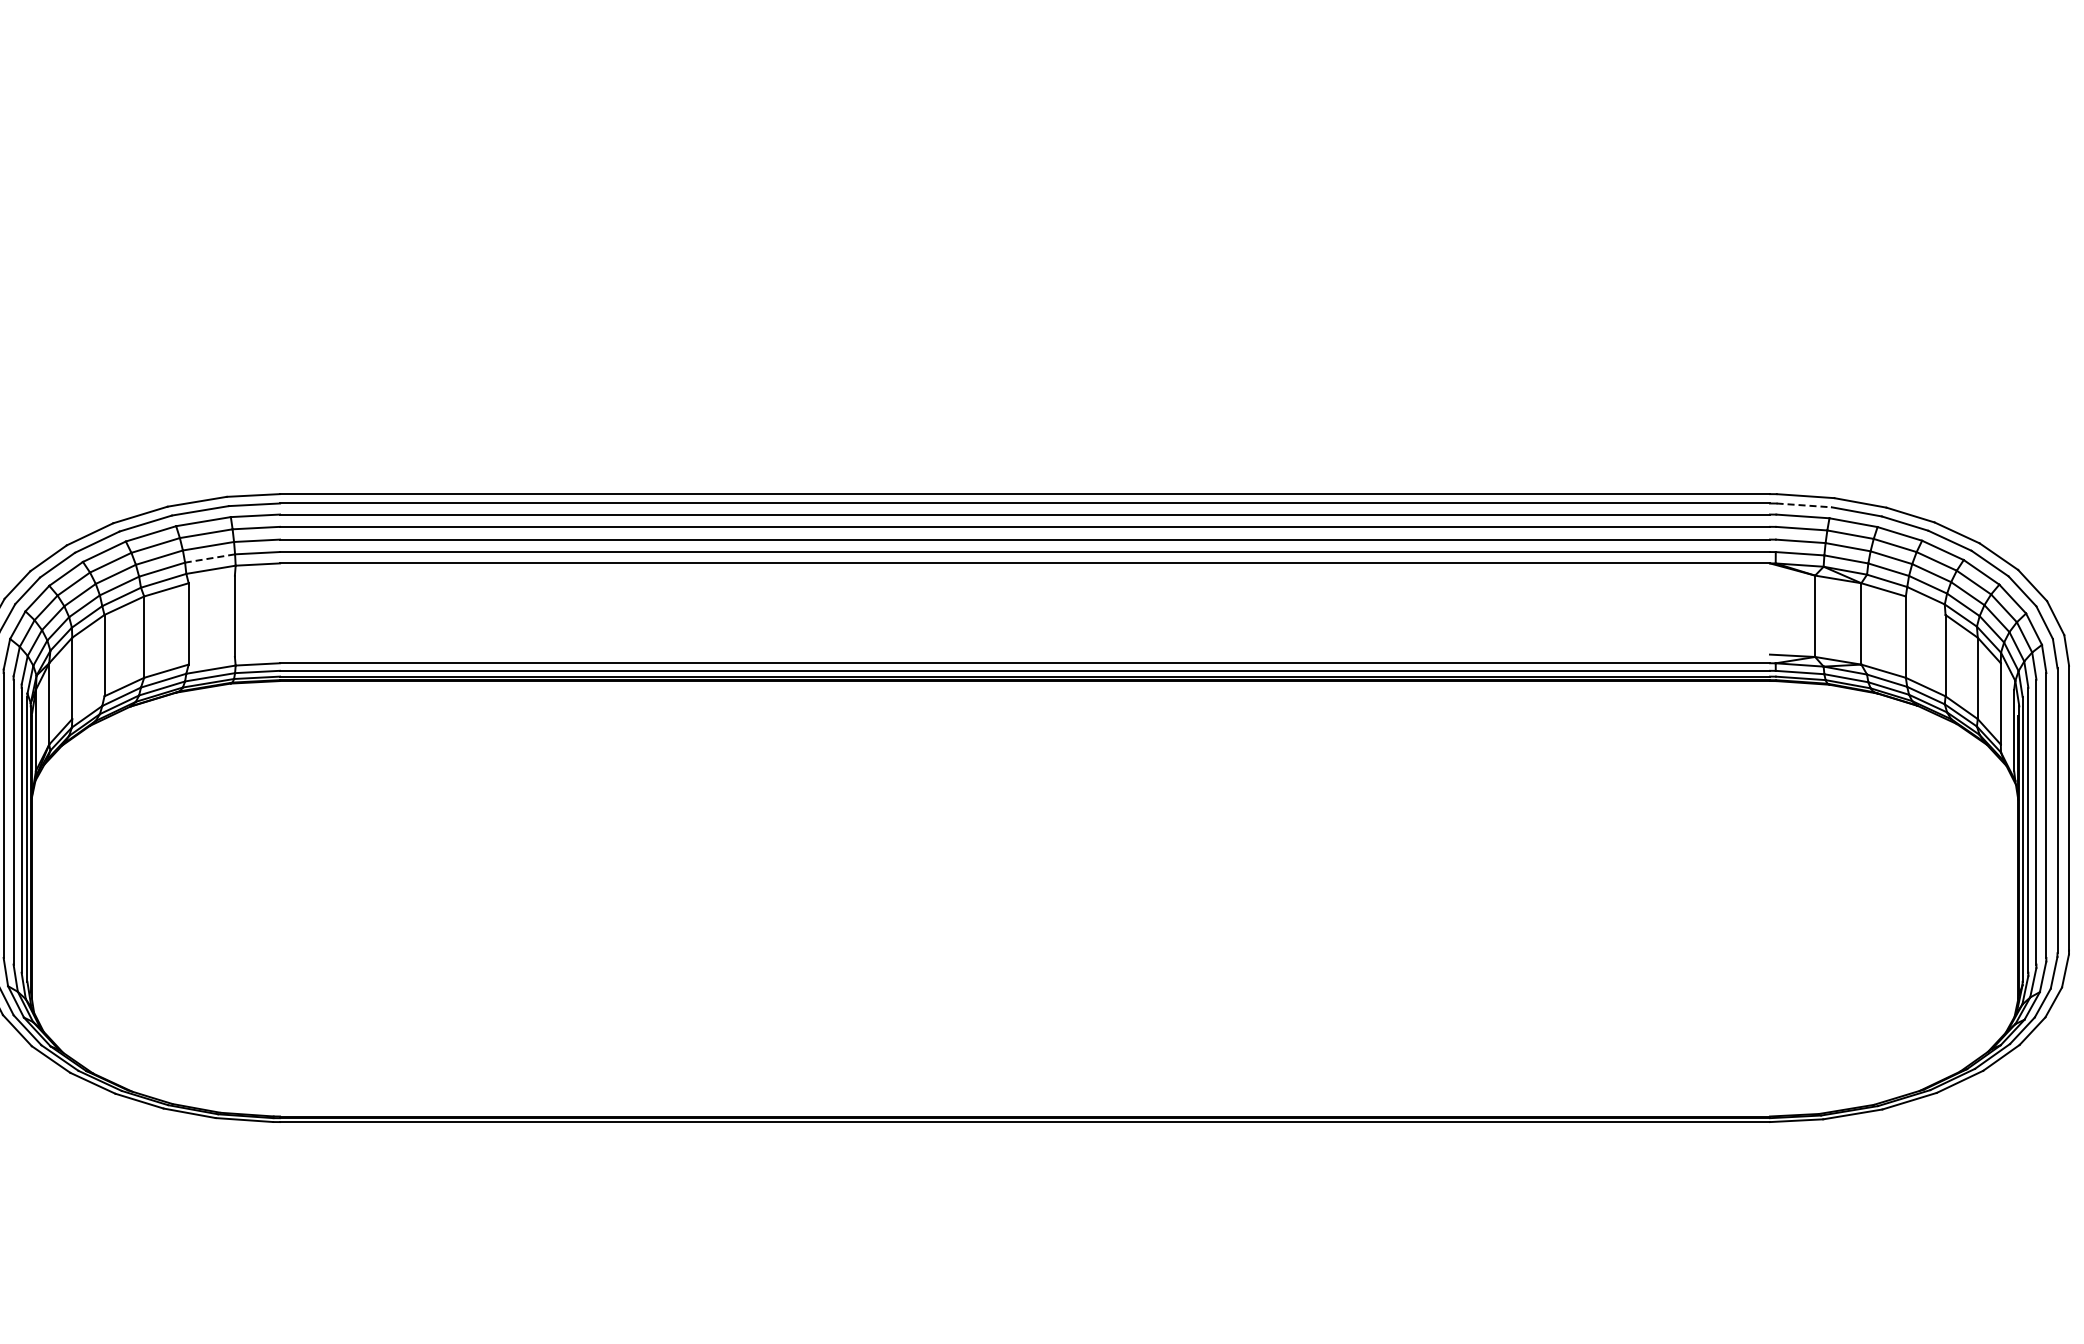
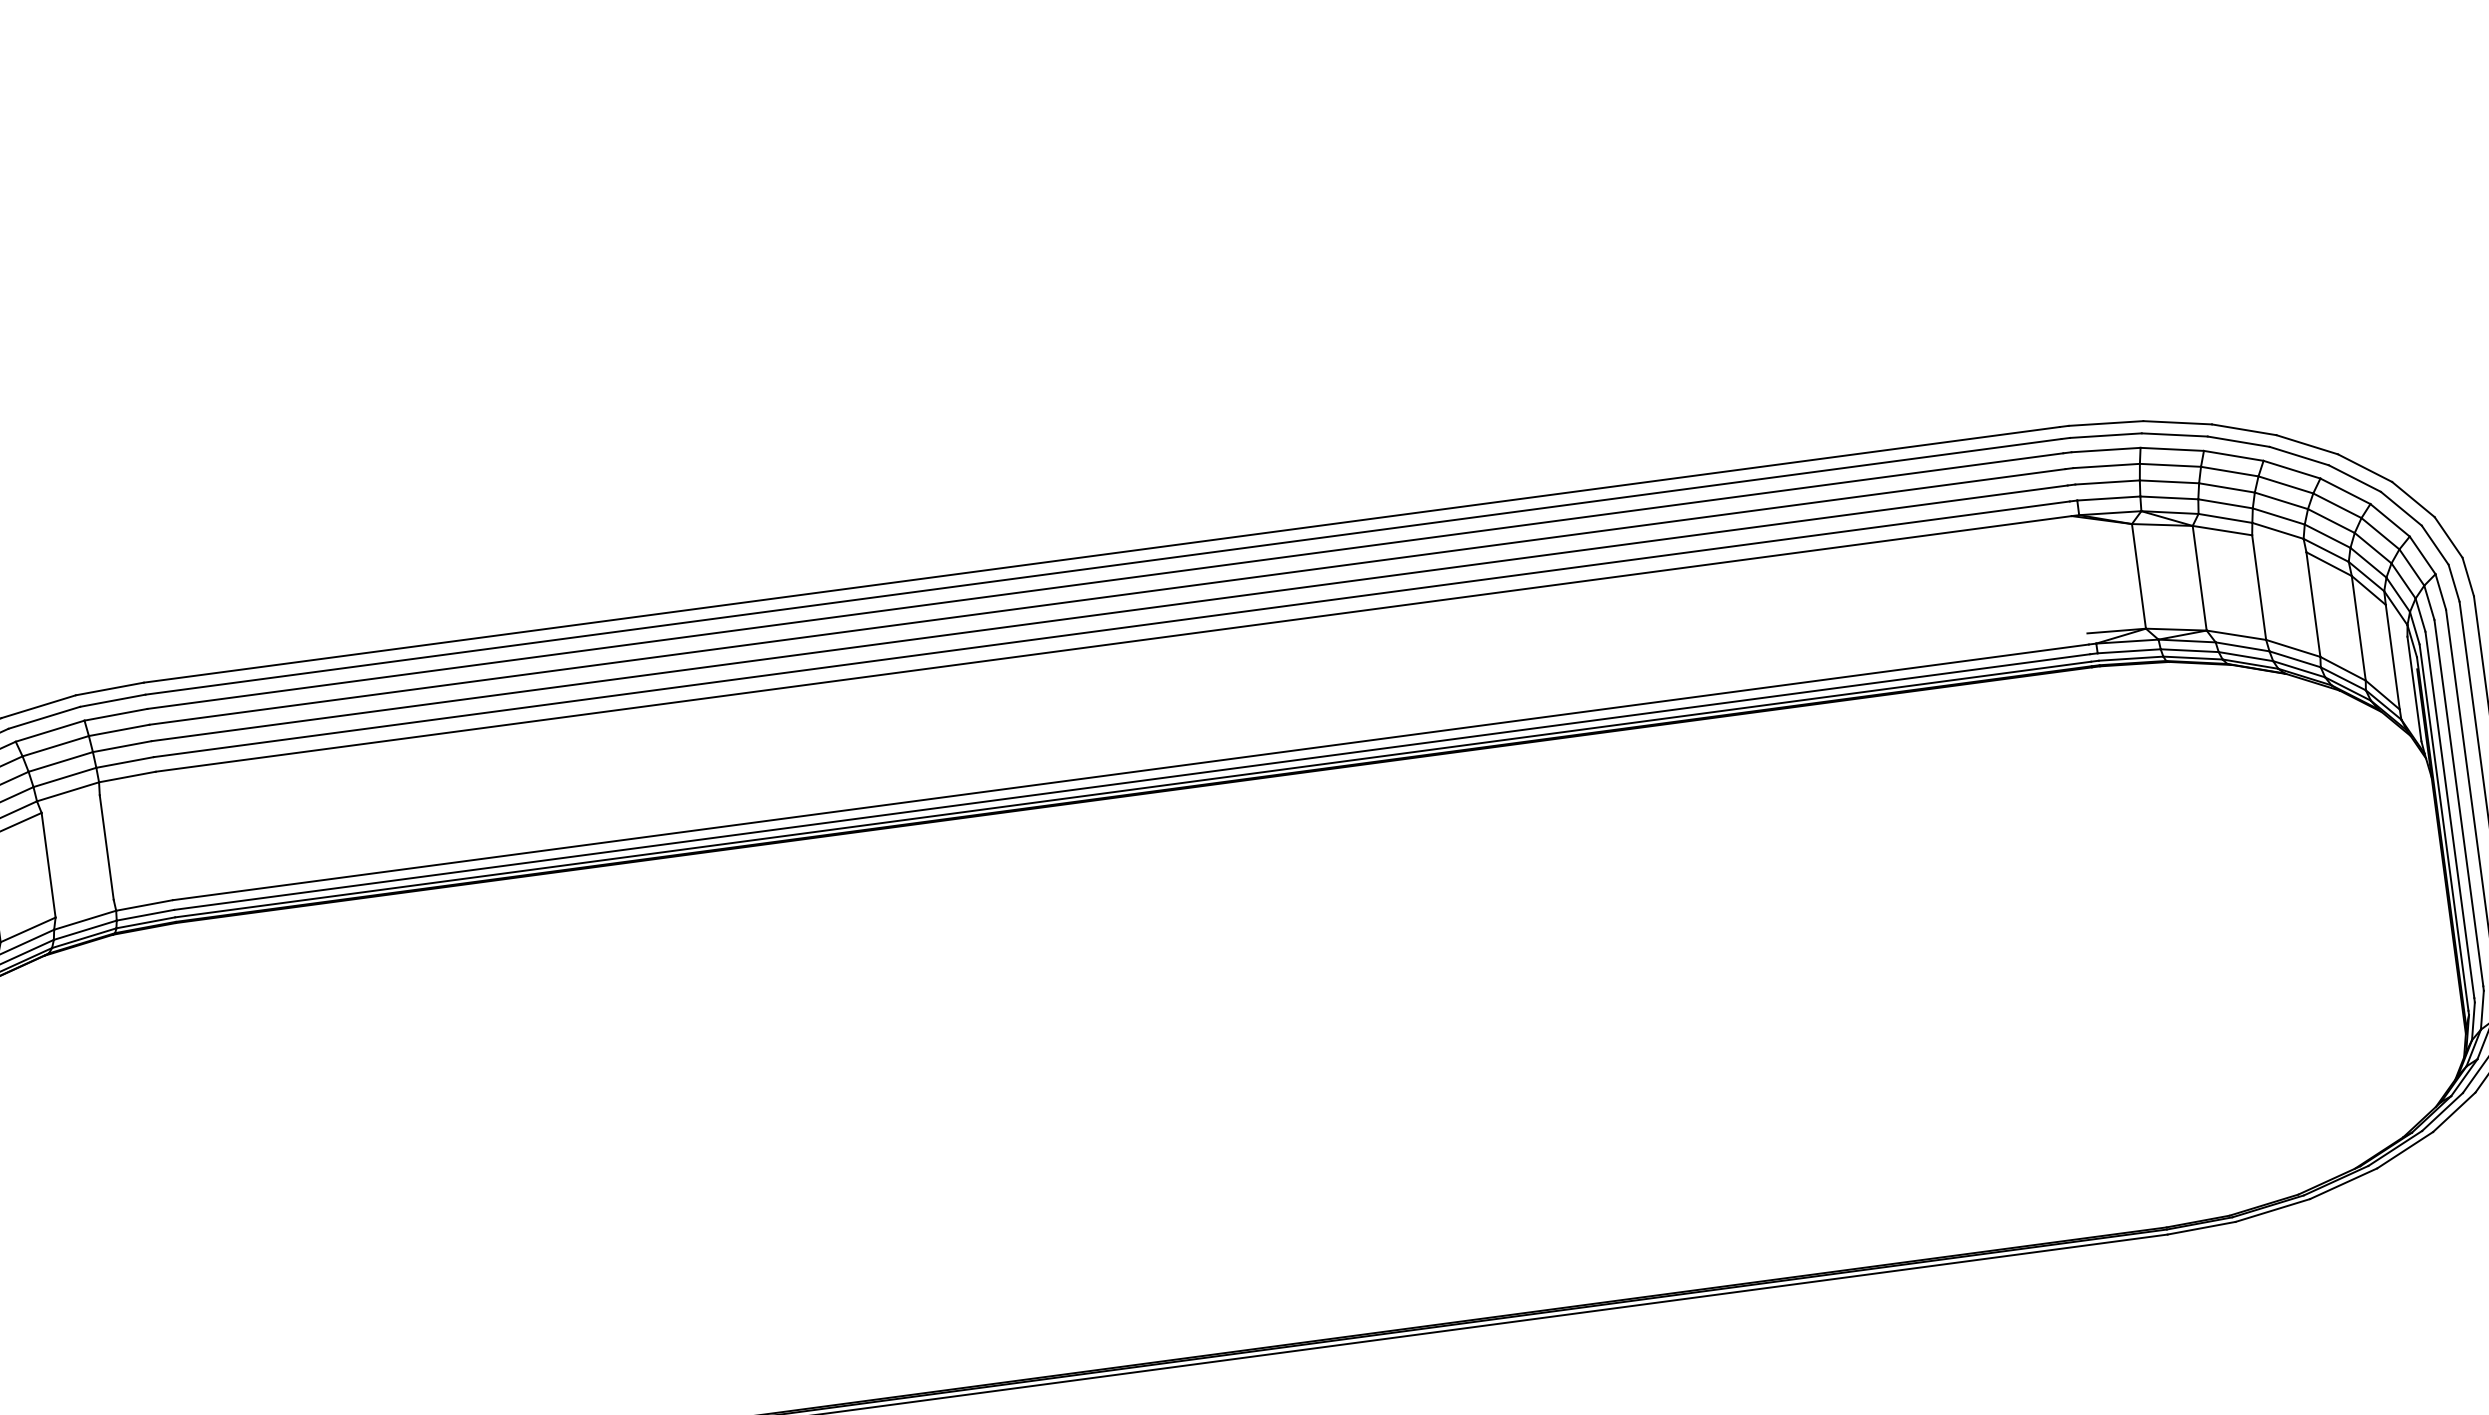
line: (1804, 505) -> (2106, 435), dashed -> solid
line: (209, 558) -> (64, 777), dashed -> solid

